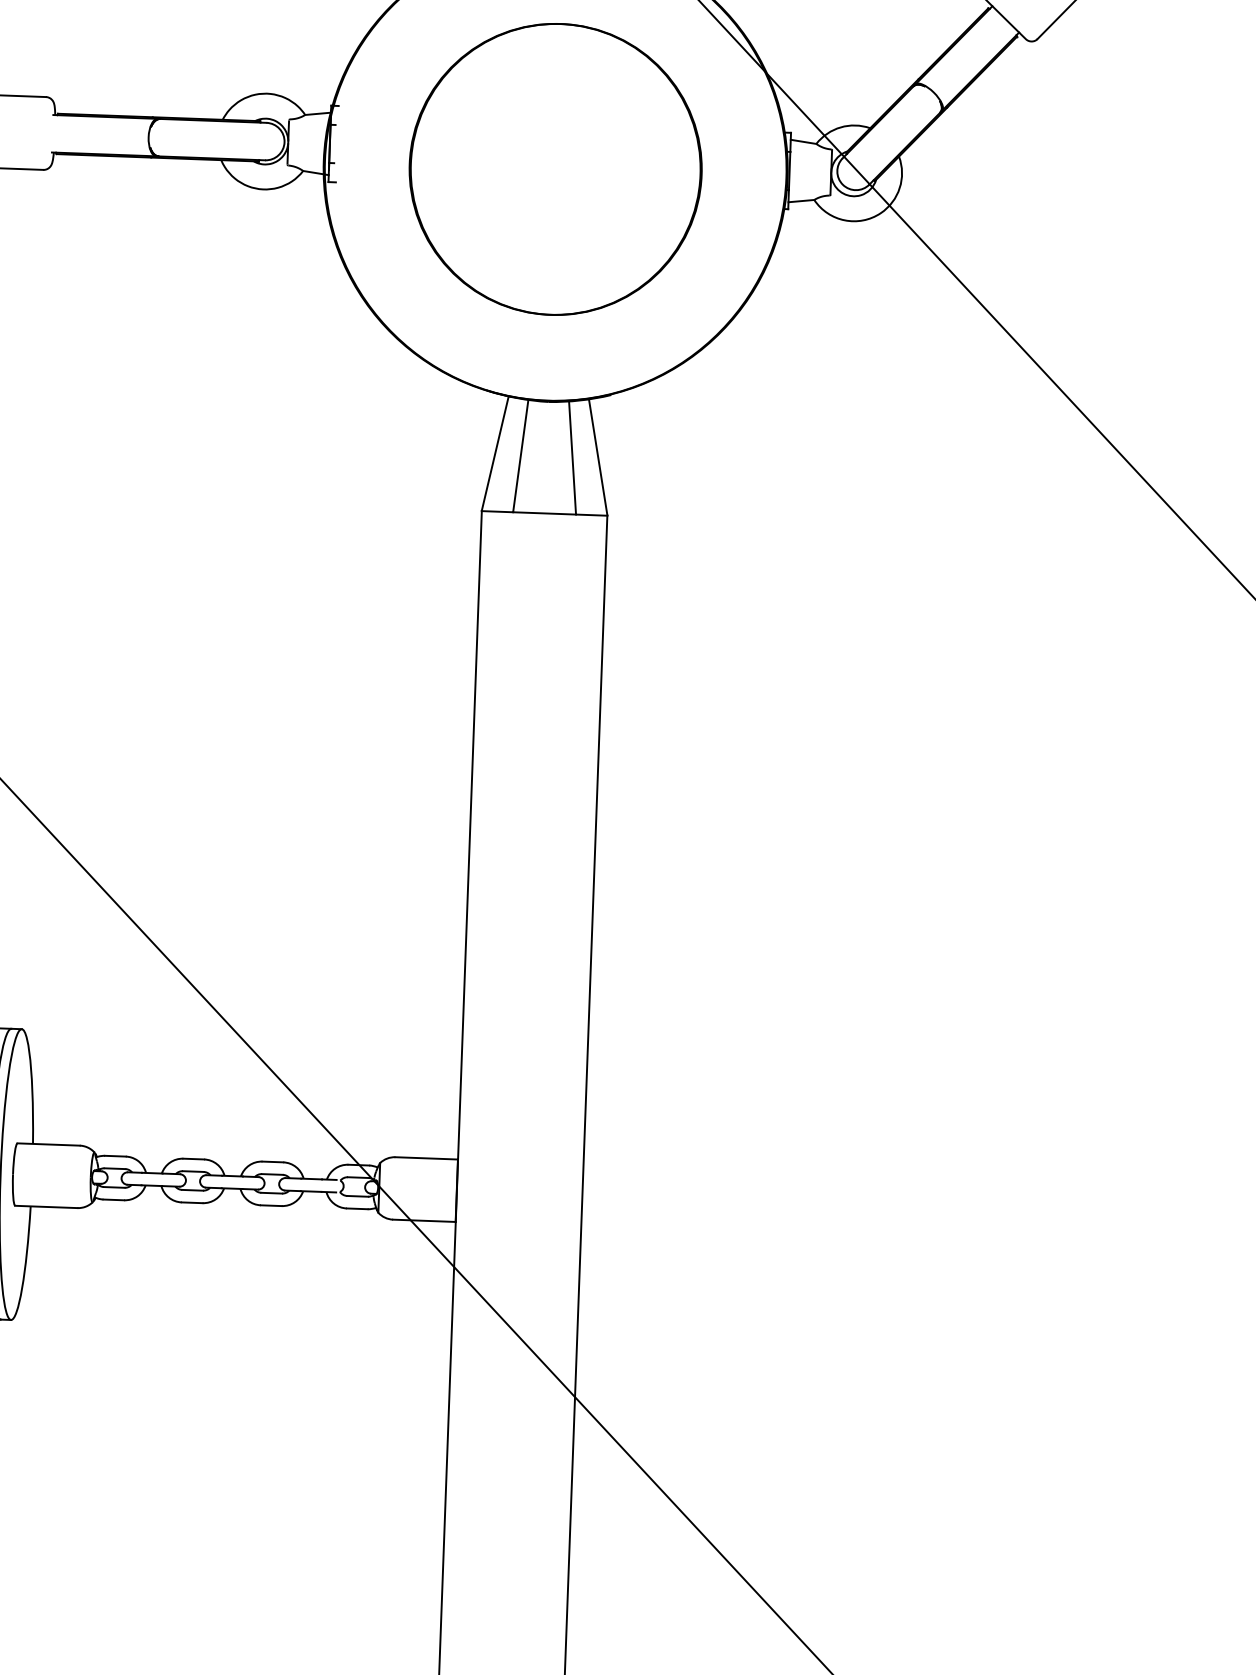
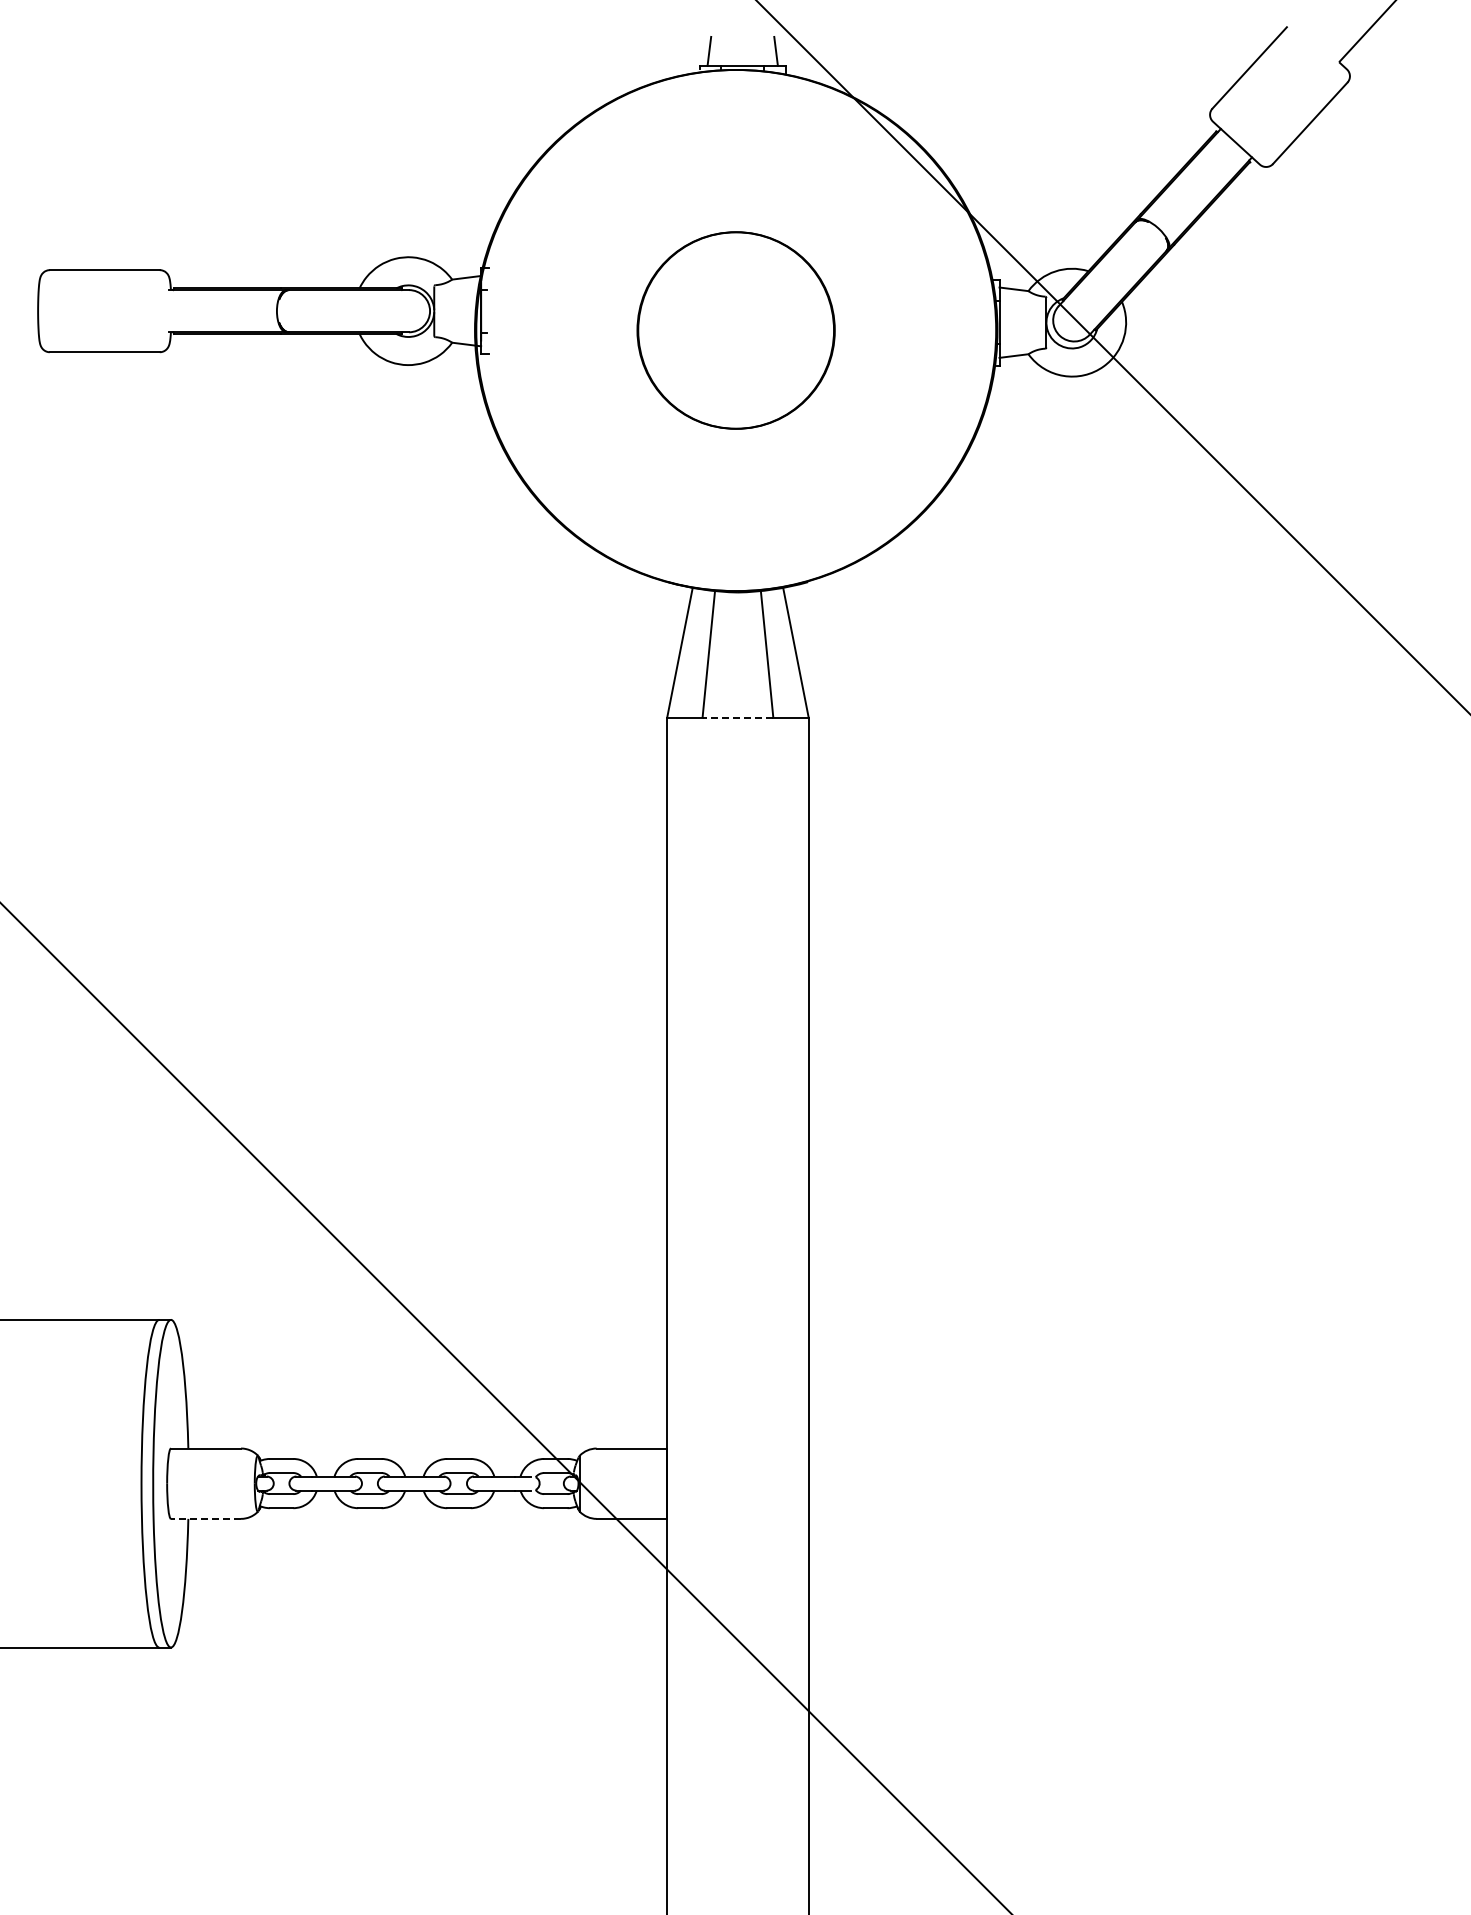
part: (555, 169) -> (735, 330), size x0.6
line: (544, 513) -> (737, 718), solid -> dashed
line: (45, 1206) -> (205, 1518), solid -> dashed

